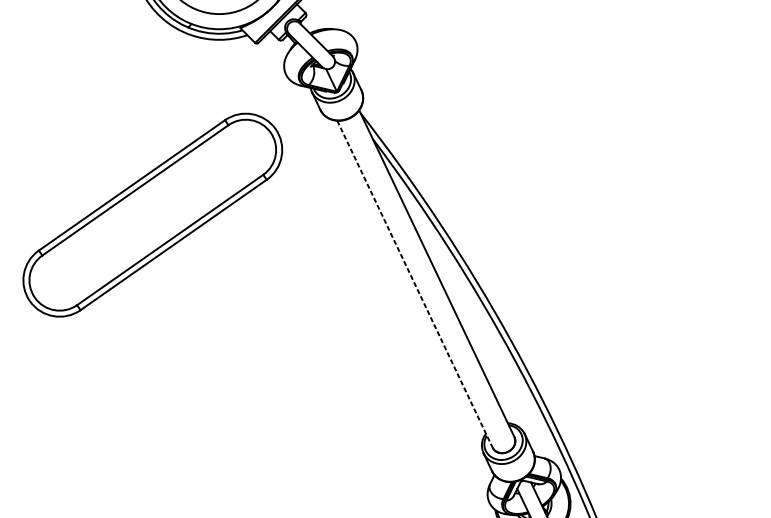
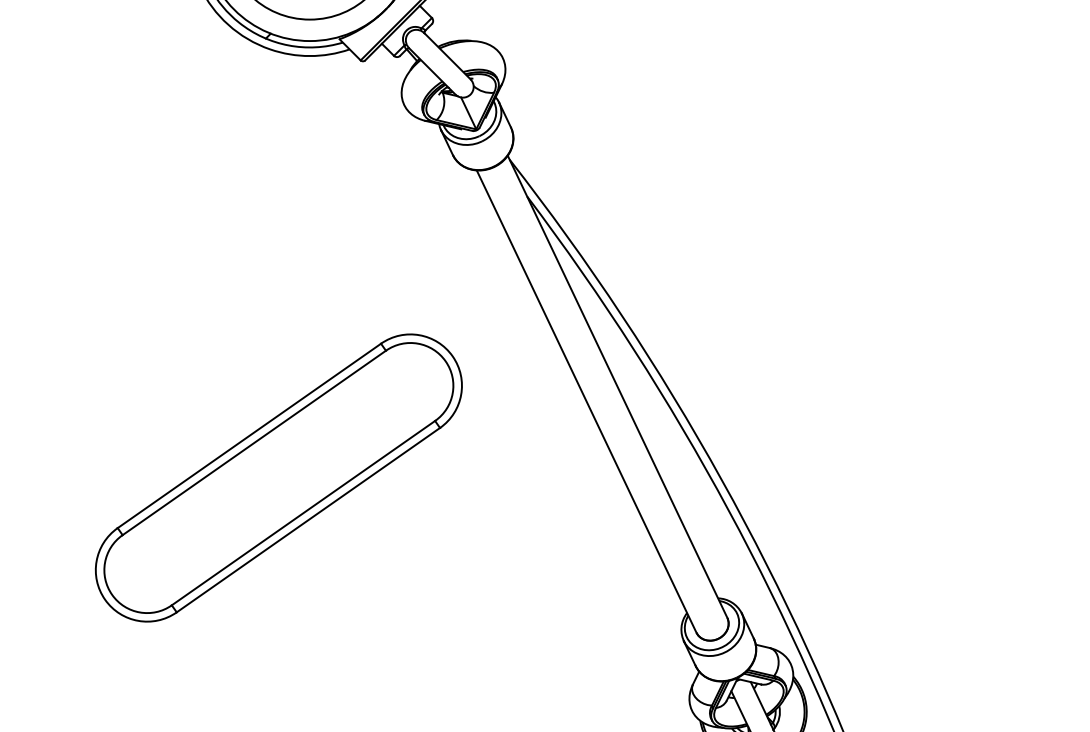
part: (152, 214) -> (278, 477), moved
line: (414, 284) -> (586, 401), dashed -> solid

